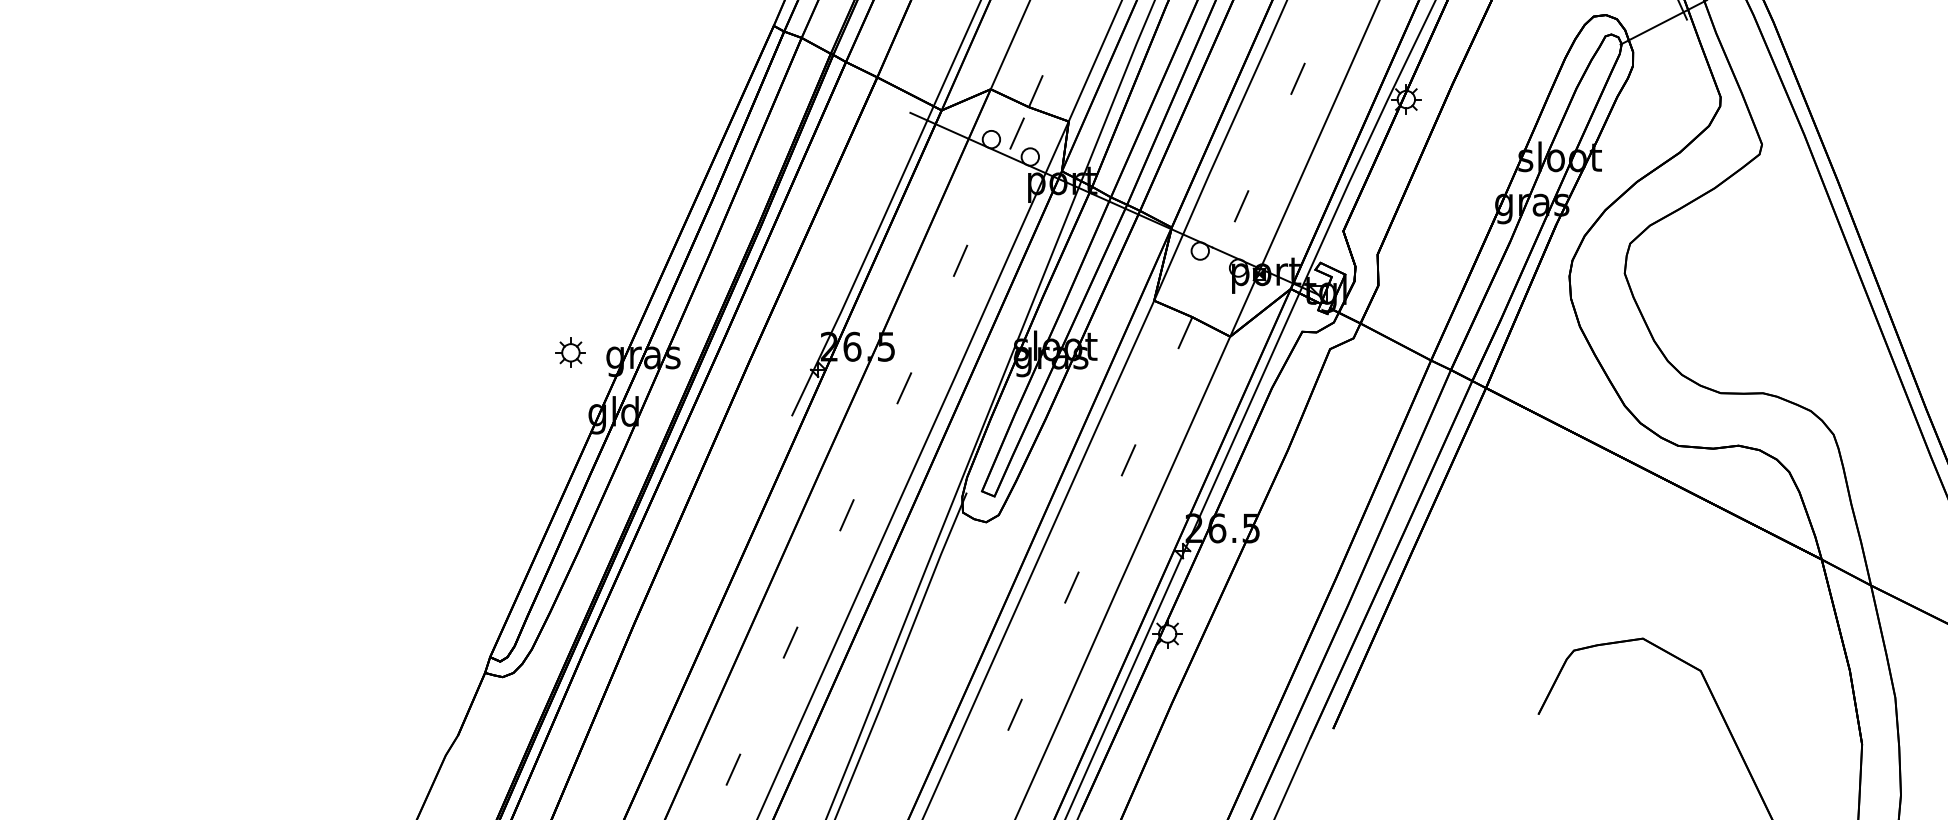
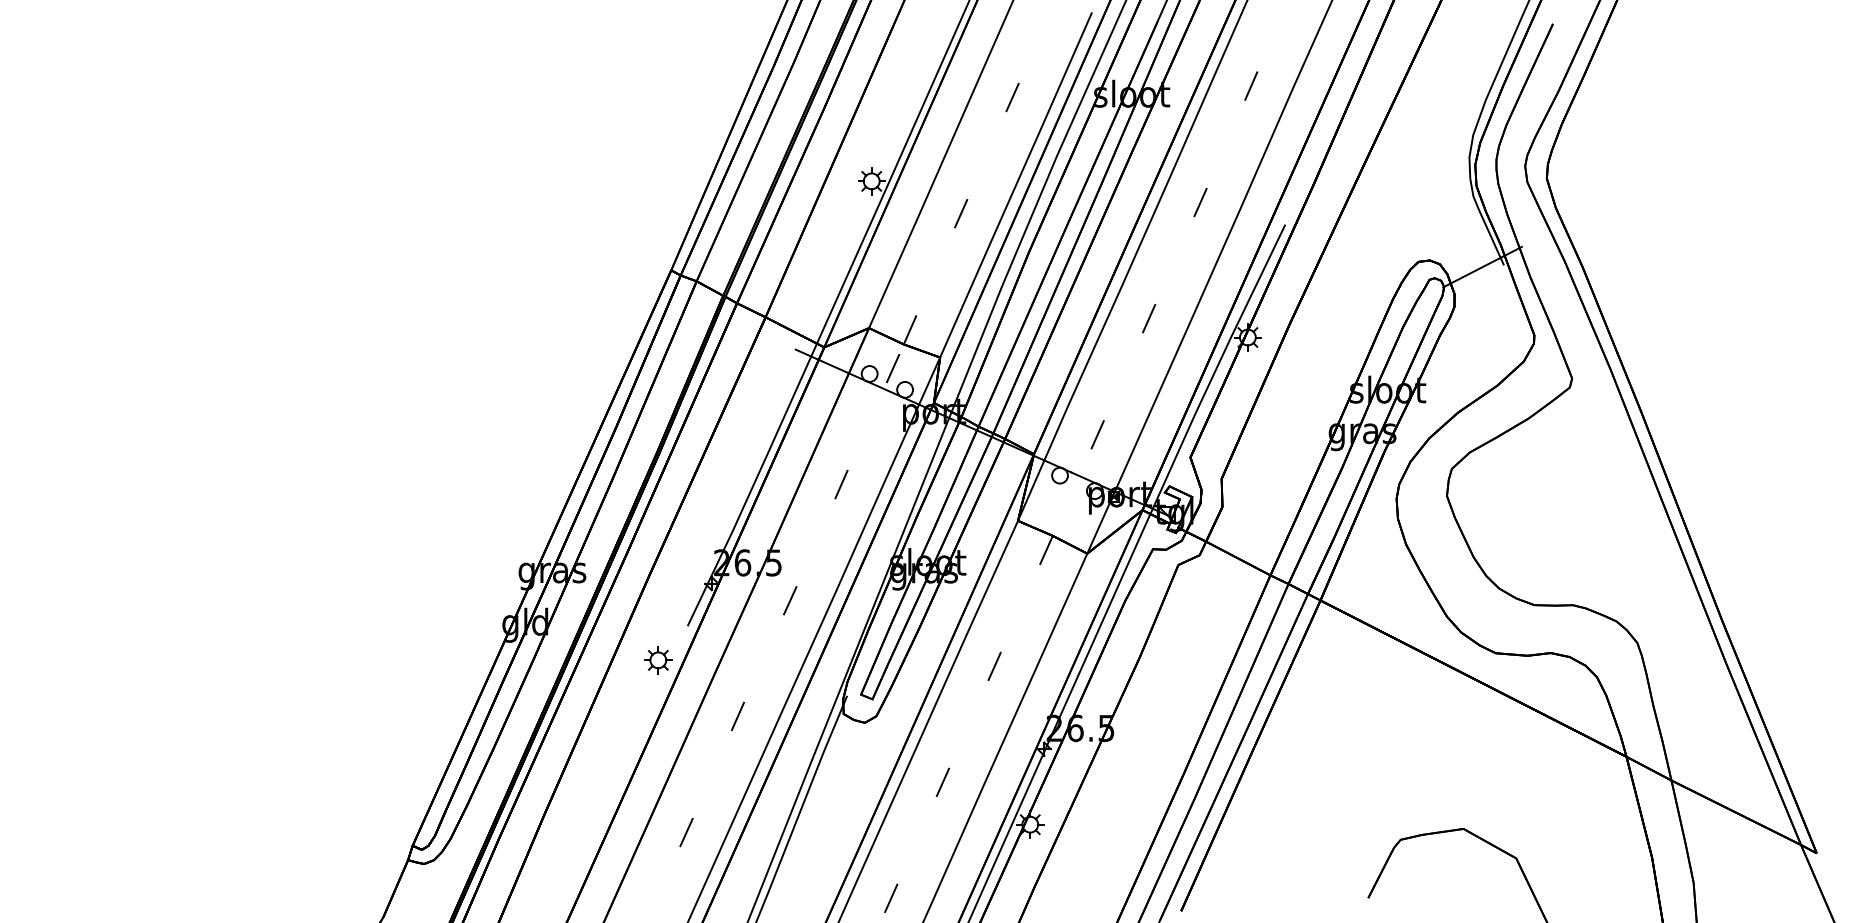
part: (571, 352) -> (658, 660), moved

